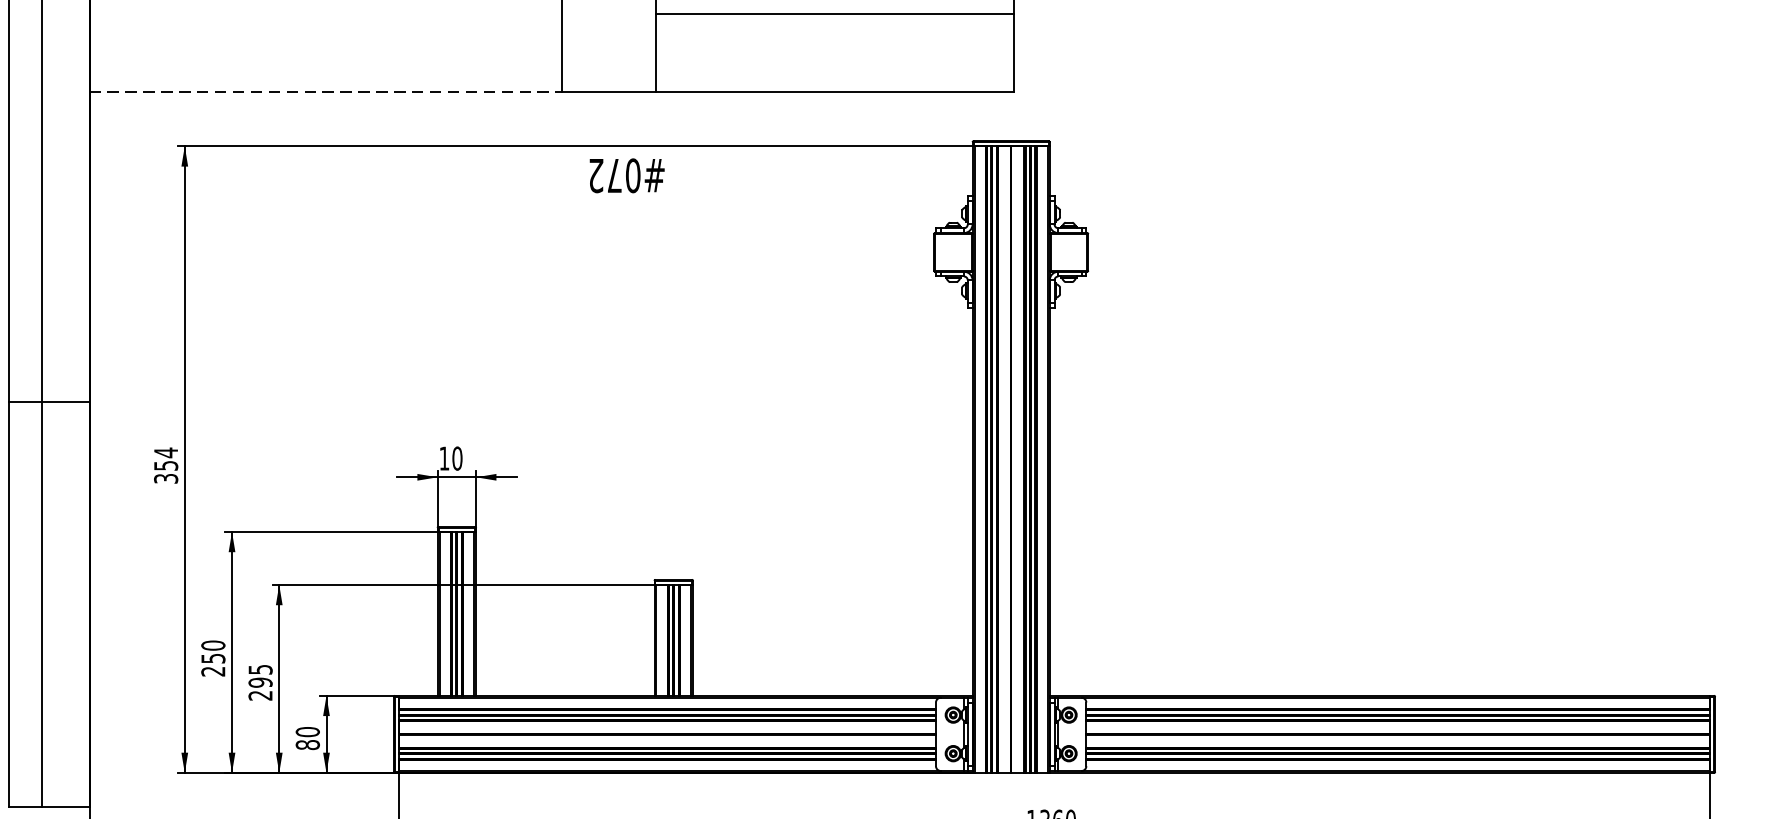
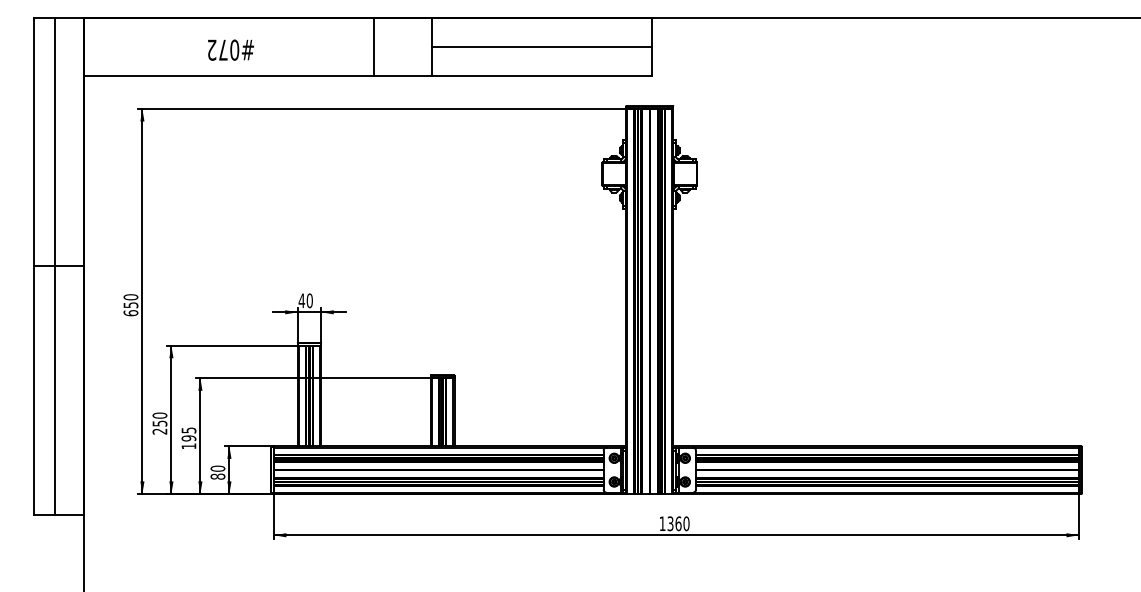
line: (834, 13) -> (541, 46), moved
line: (326, 91) -> (229, 75), dashed -> solid
text: (626, 174) -> (230, 49), moved
text: (443, 458) -> (301, 300), 10 -> 40
text: (165, 466) -> (130, 305), 354 -> 650
text: (259, 695) -> (188, 446), 295 -> 195

